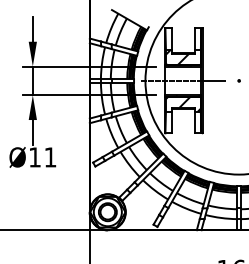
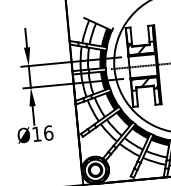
text: (50, 157) -> (48, 133), Ø11 -> Ø16

